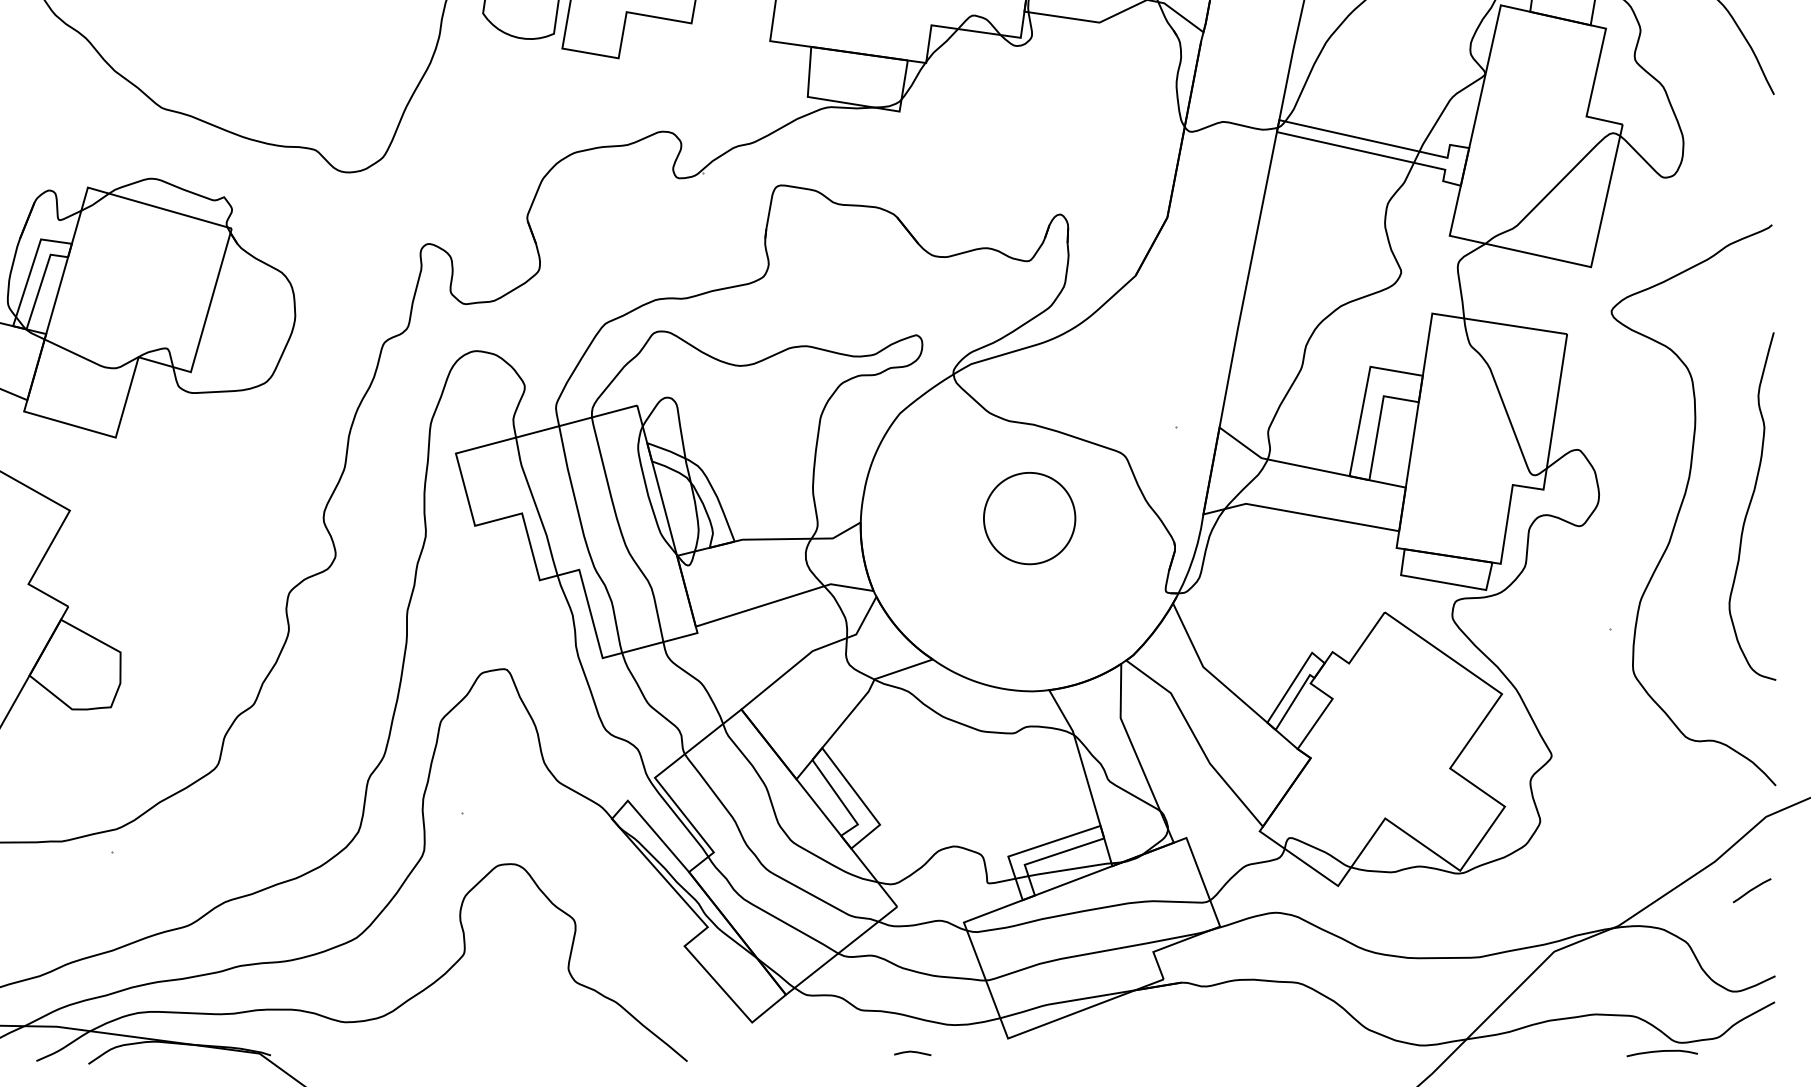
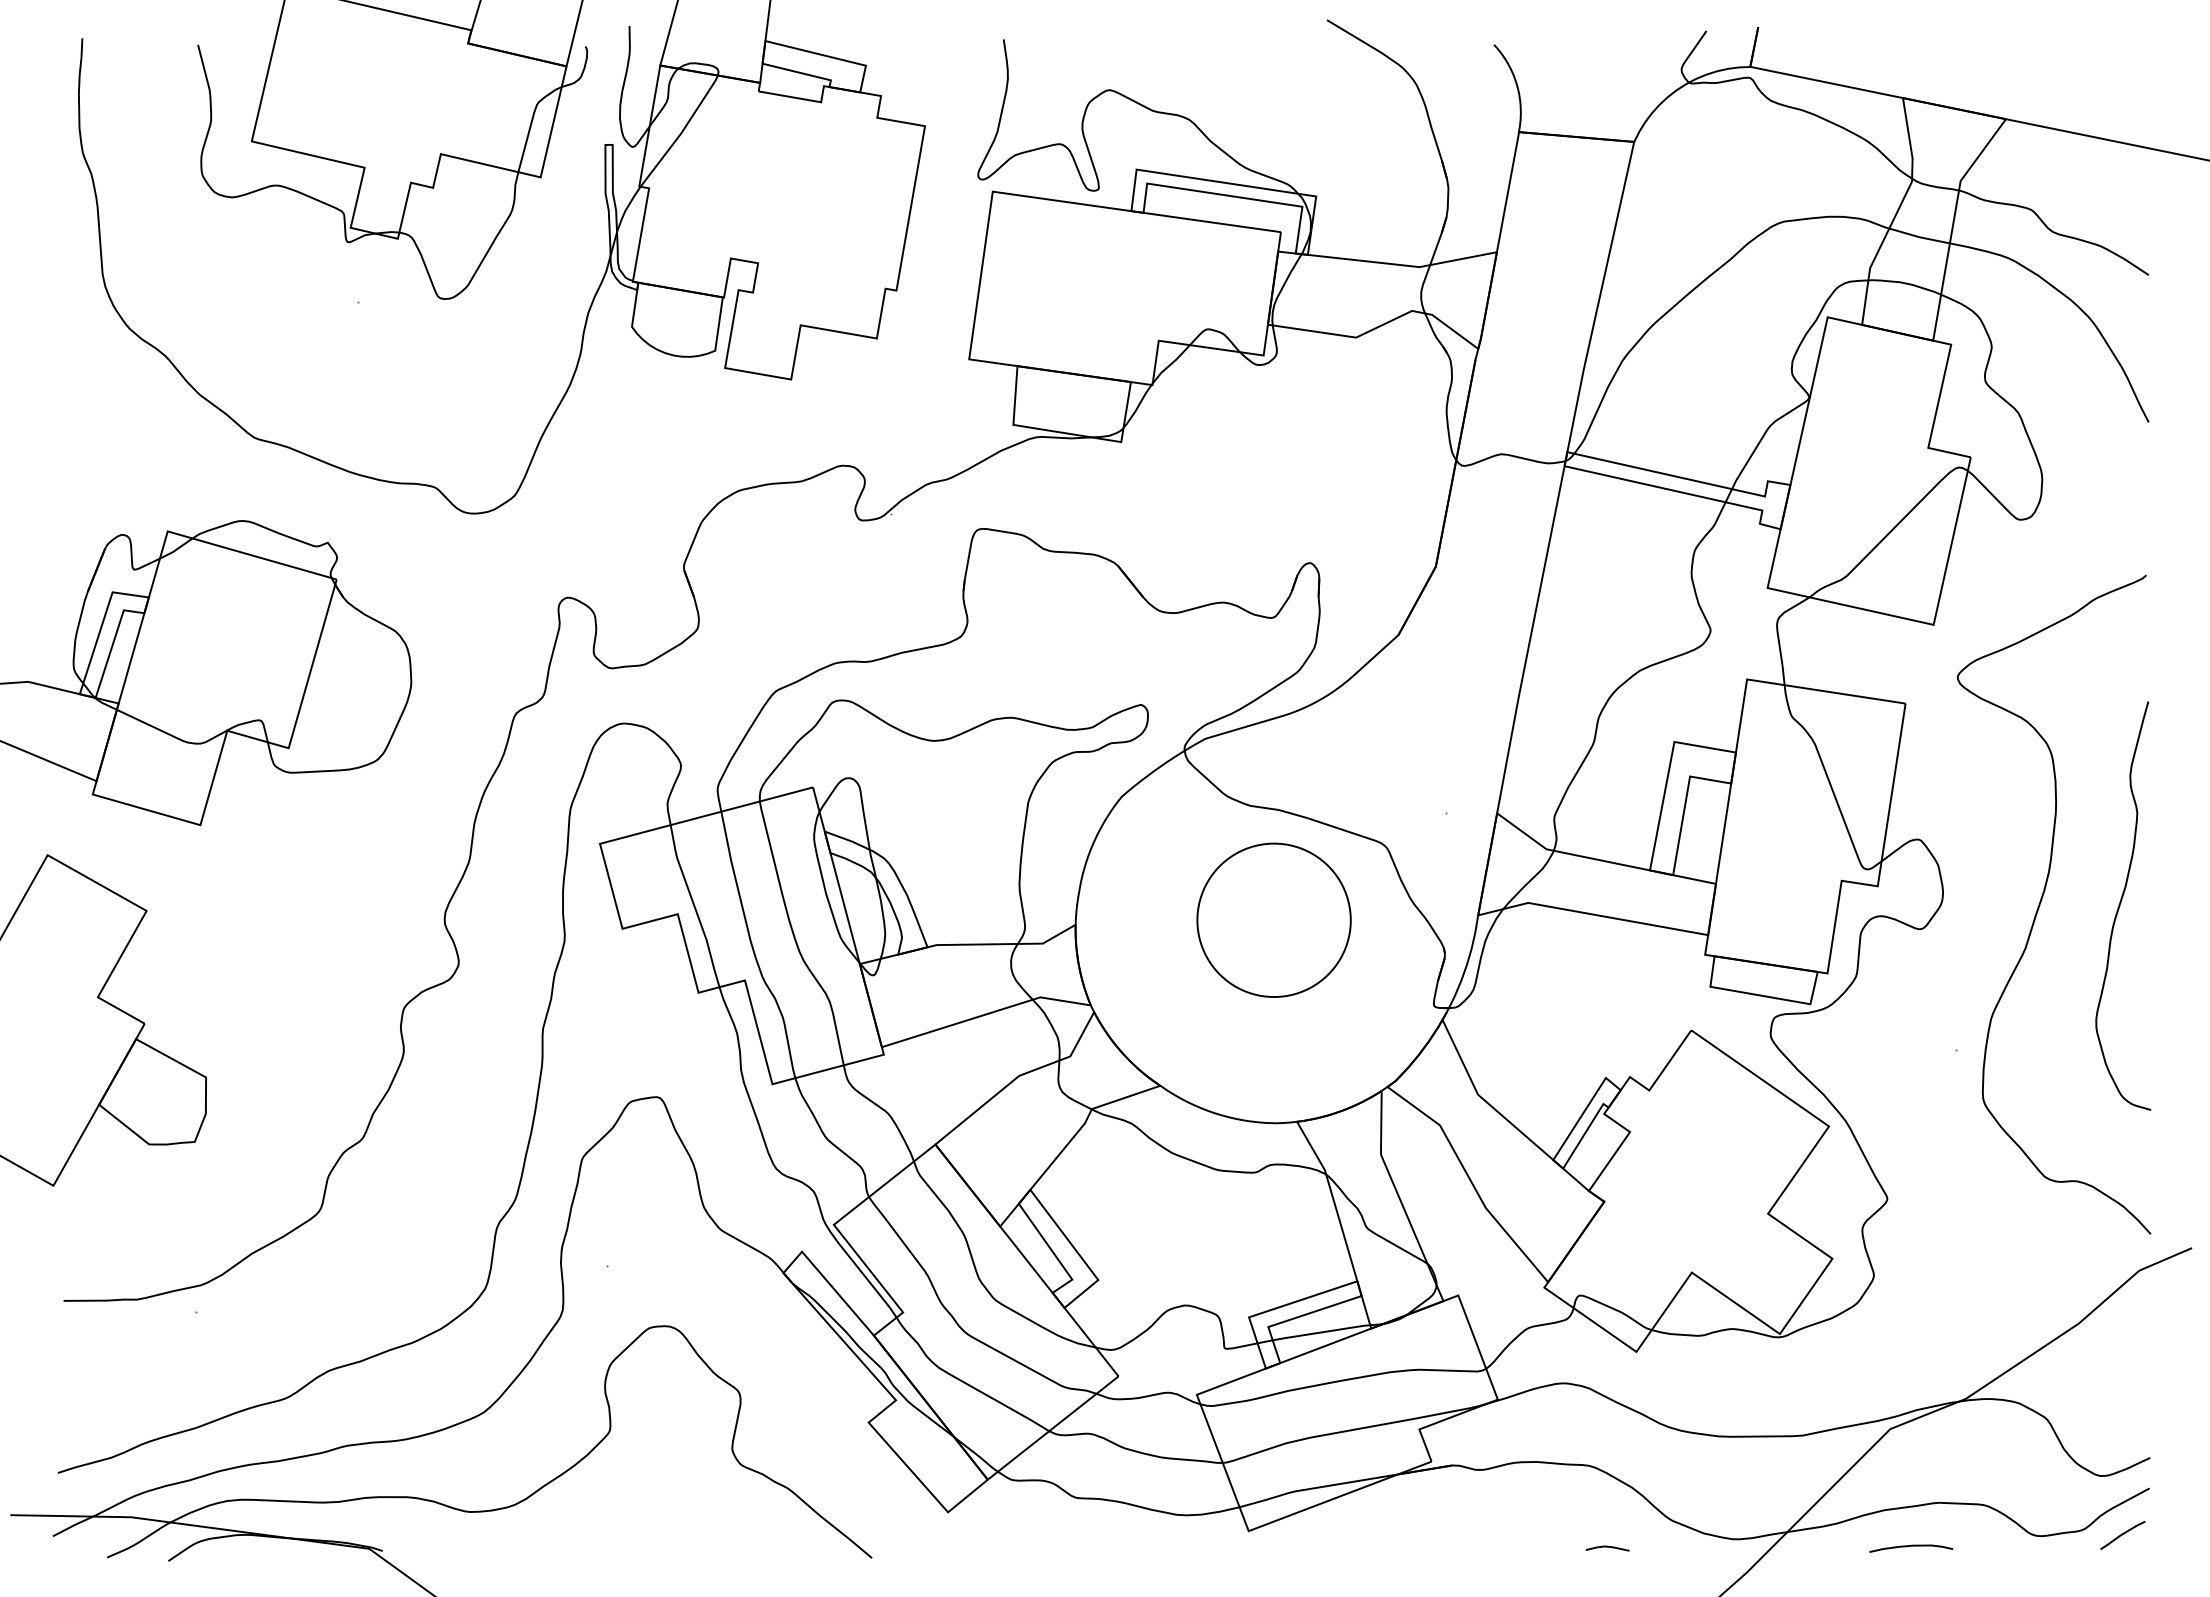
part: (1029, 517) -> (1273, 919), size x1.43
line: (1751, 890) -> (2122, 1535), moved
curve: (1662, 1051) -> (1911, 1546), moved
line: (912, 1052) -> (1607, 1547), moved

